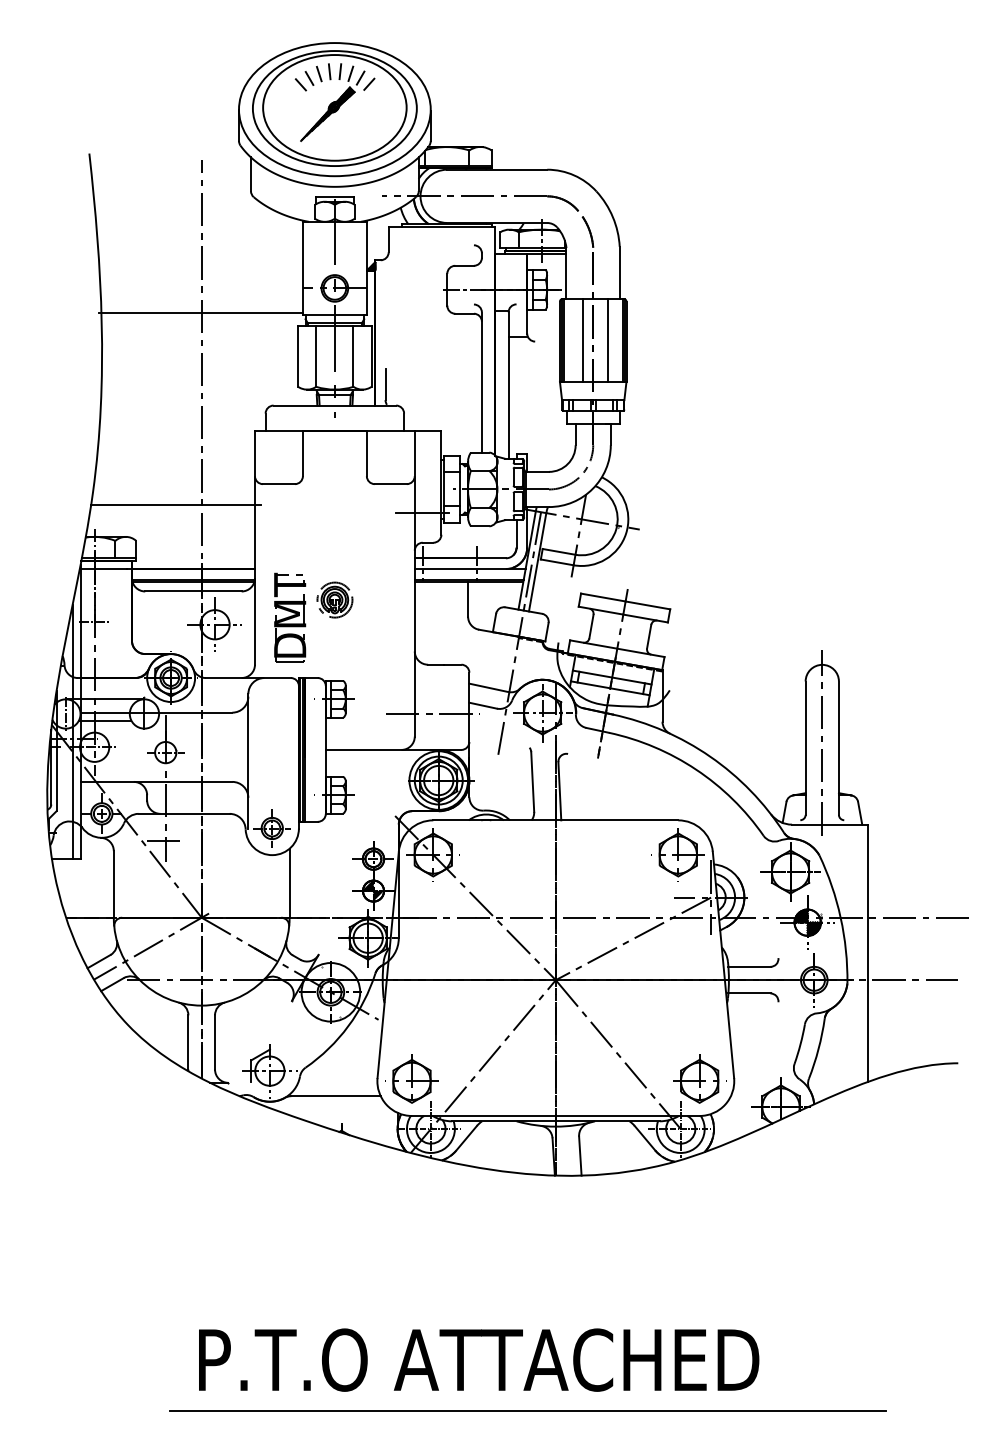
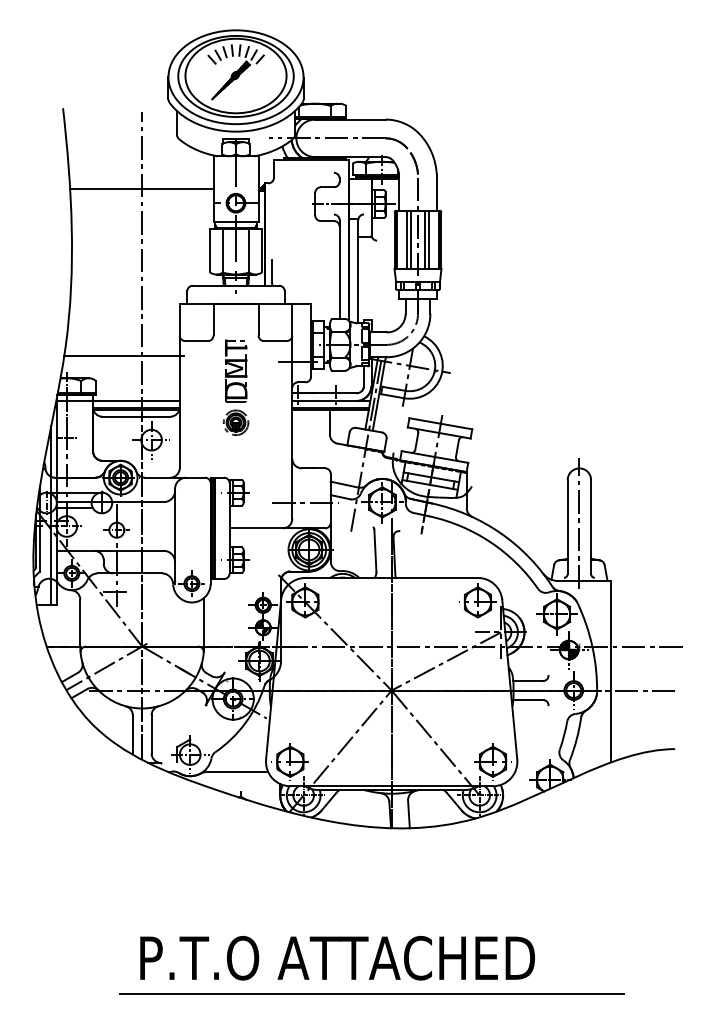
line: (200, 313) -> (141, 189), moved
line: (578, 340) -> (407, 239), added
line: (603, 340) -> (425, 239), added
part: (290, 617) -> (236, 370), moved

